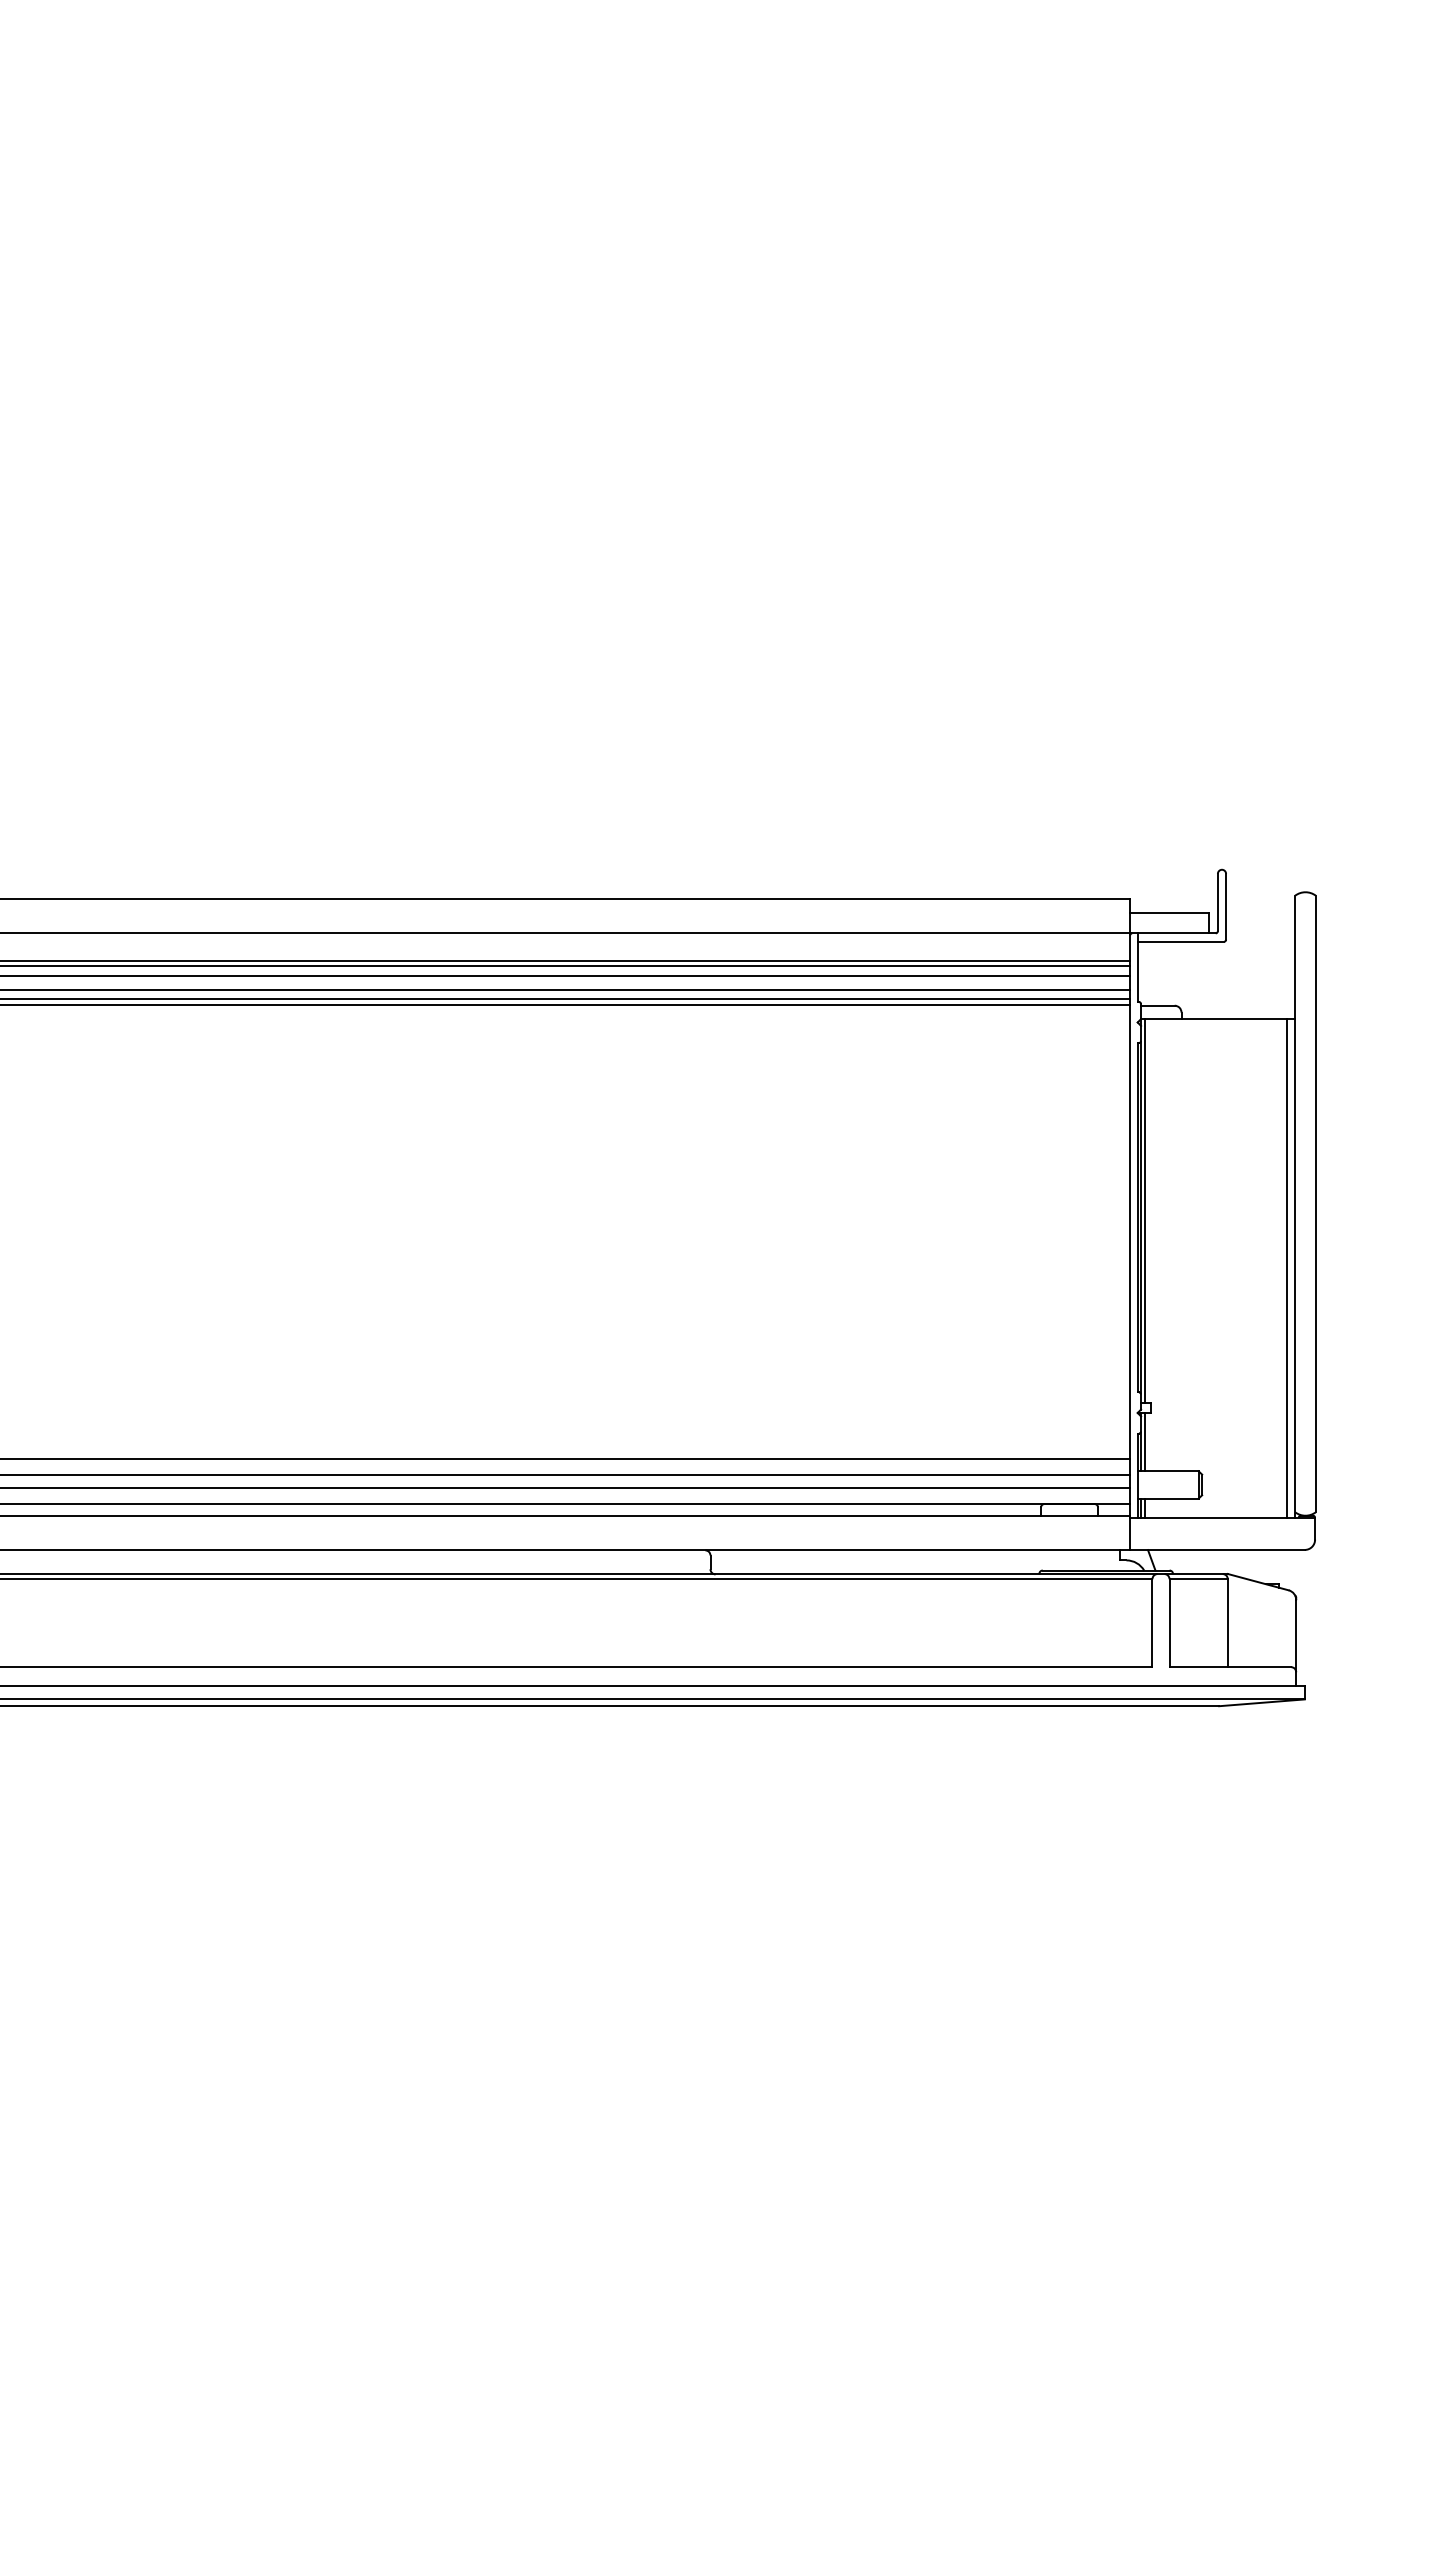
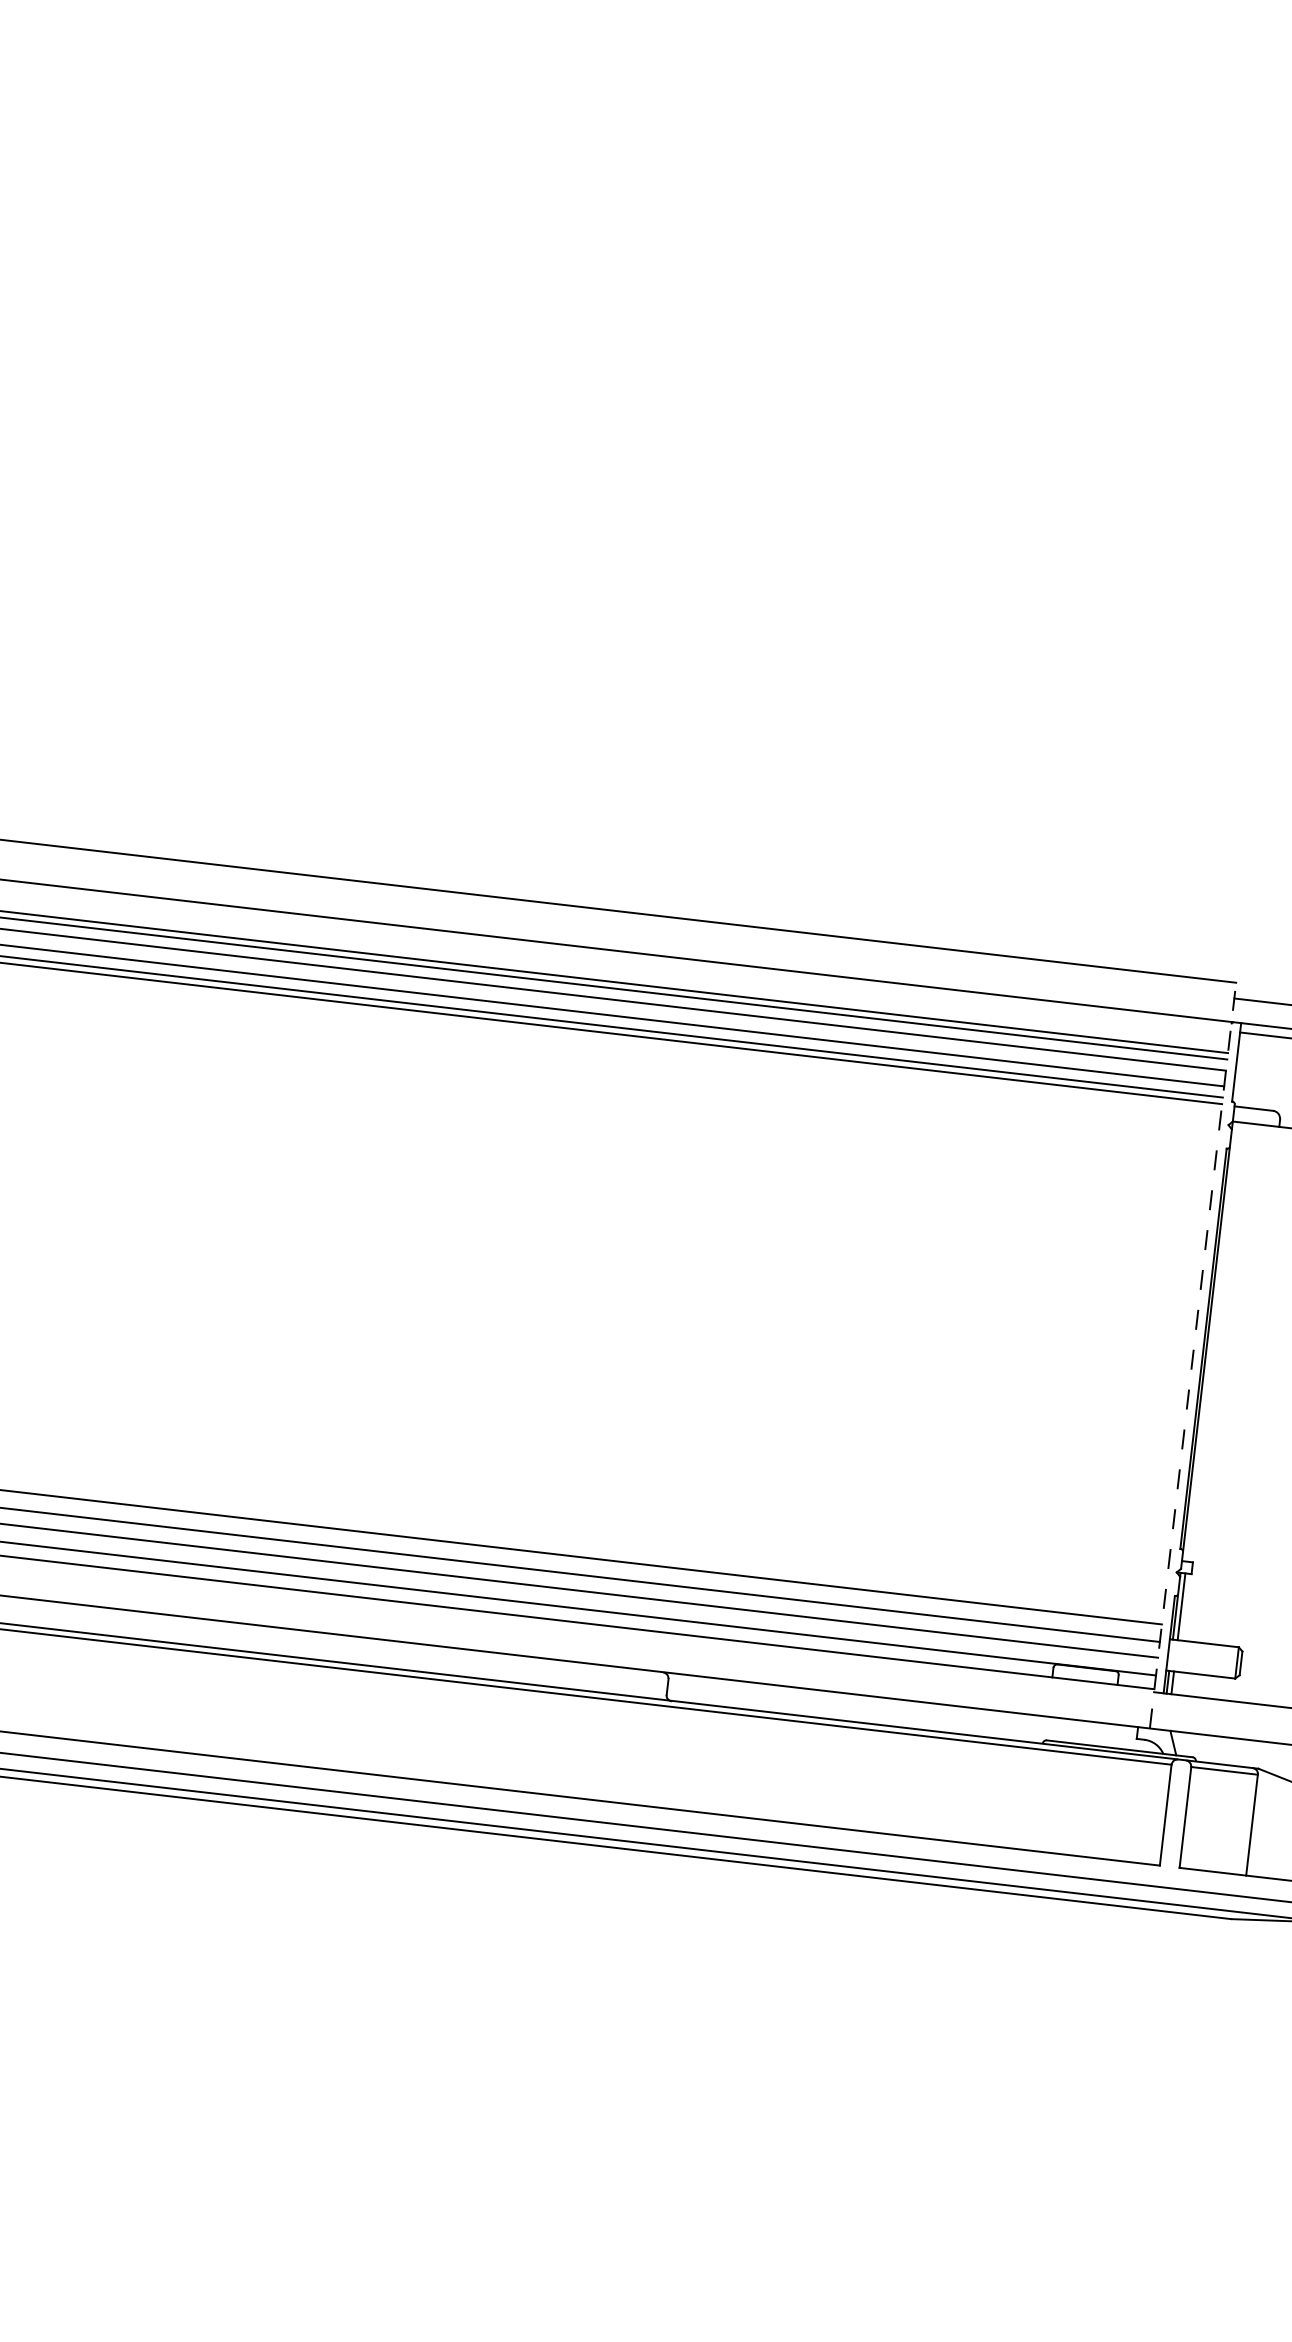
line: (1145, 1210) -> (1212, 1341), removed
line: (1130, 1224) -> (1193, 1355), solid -> dashed

